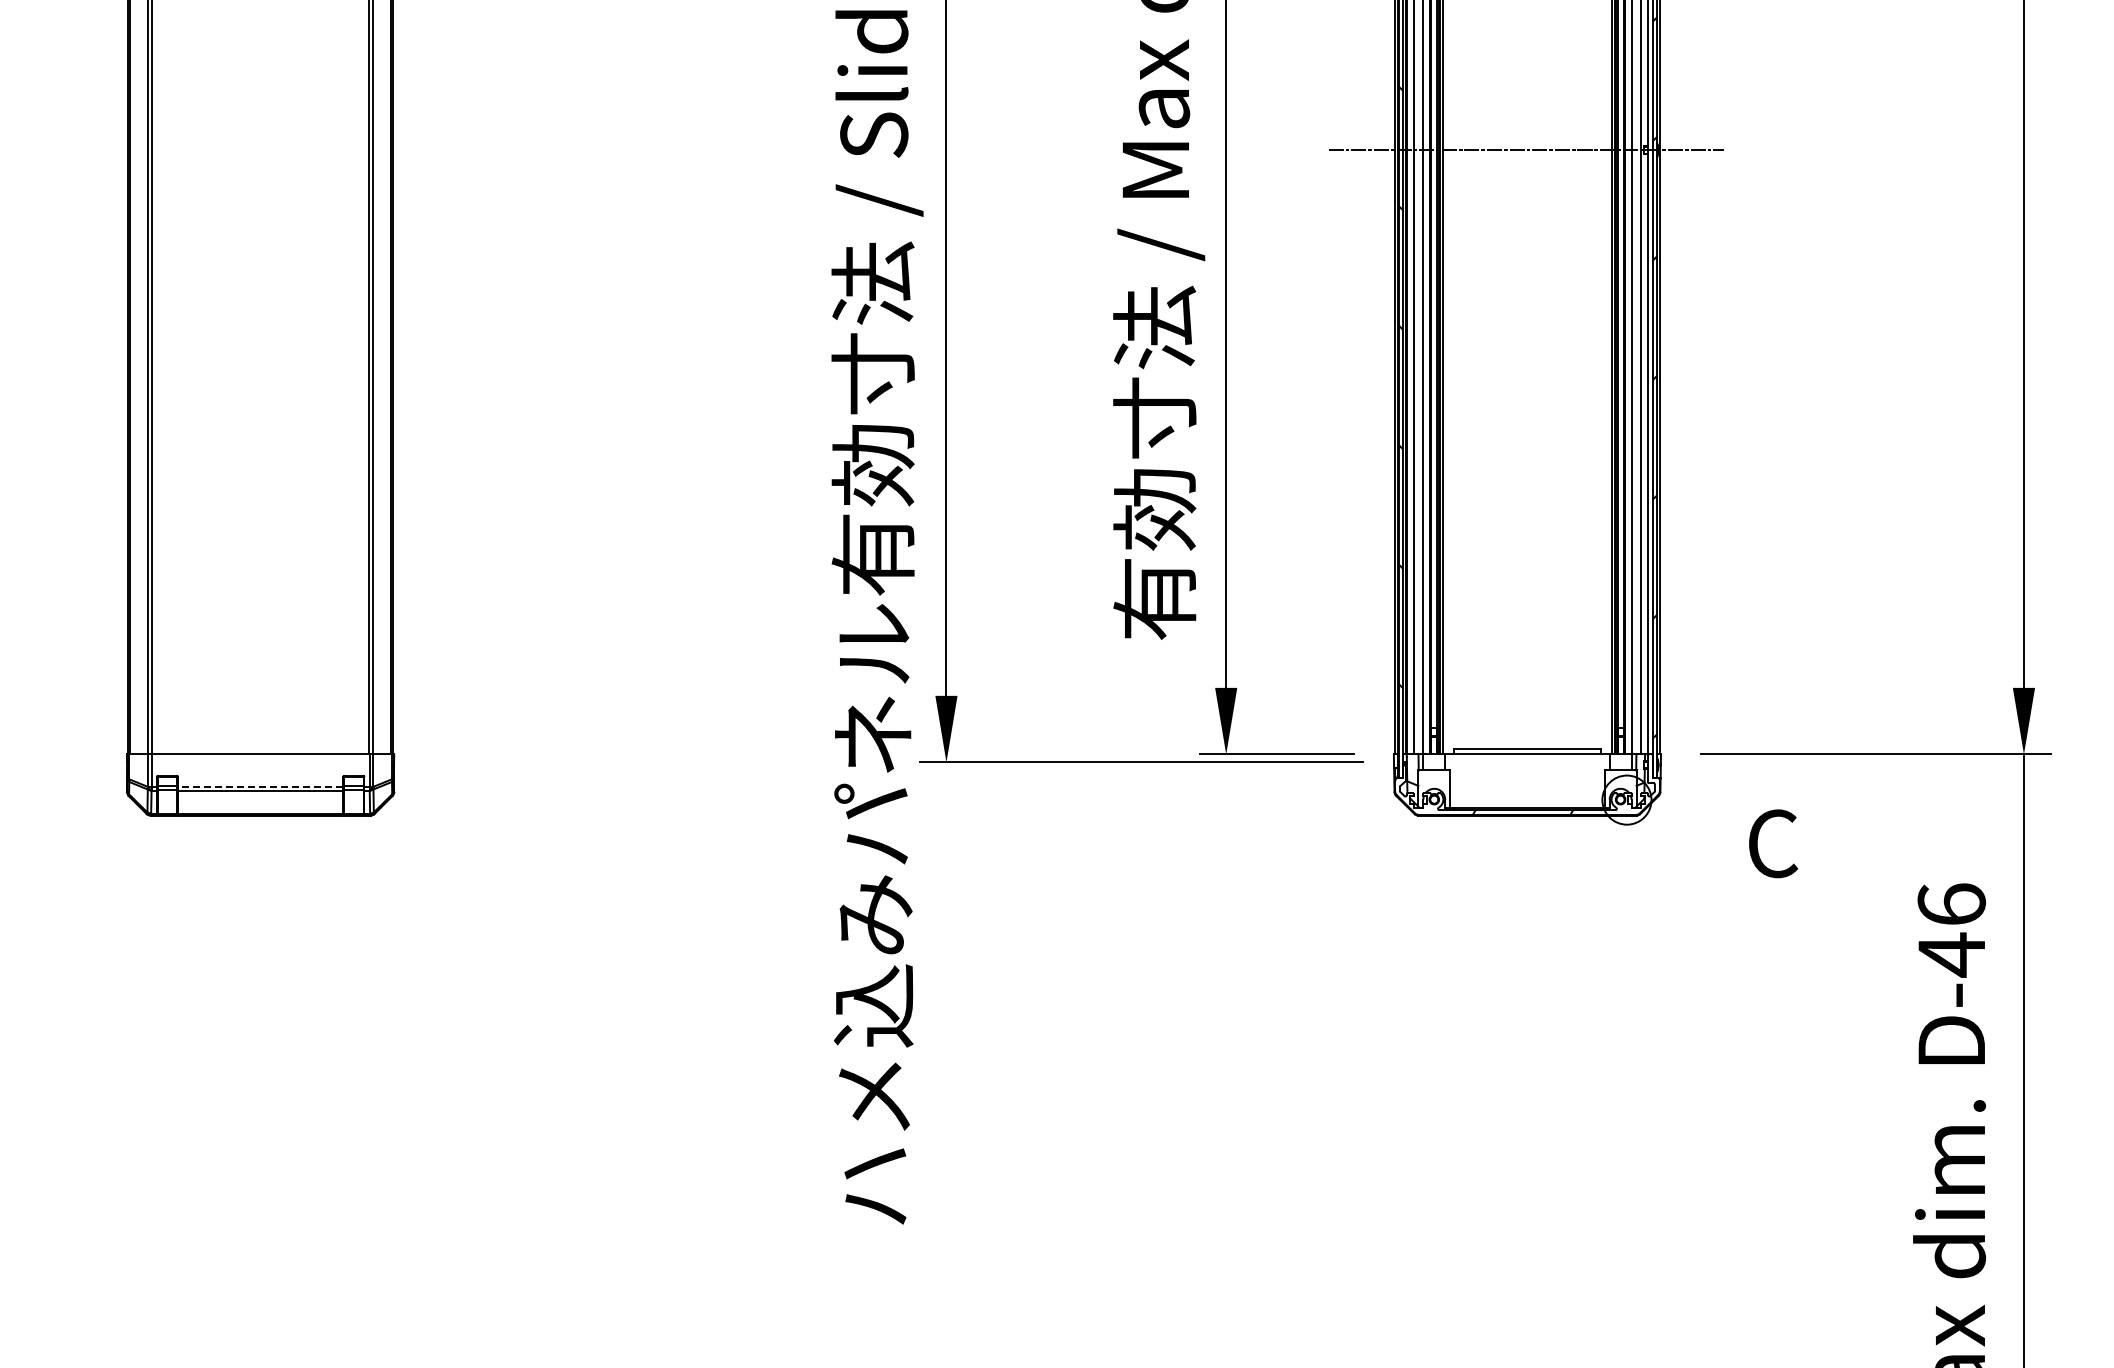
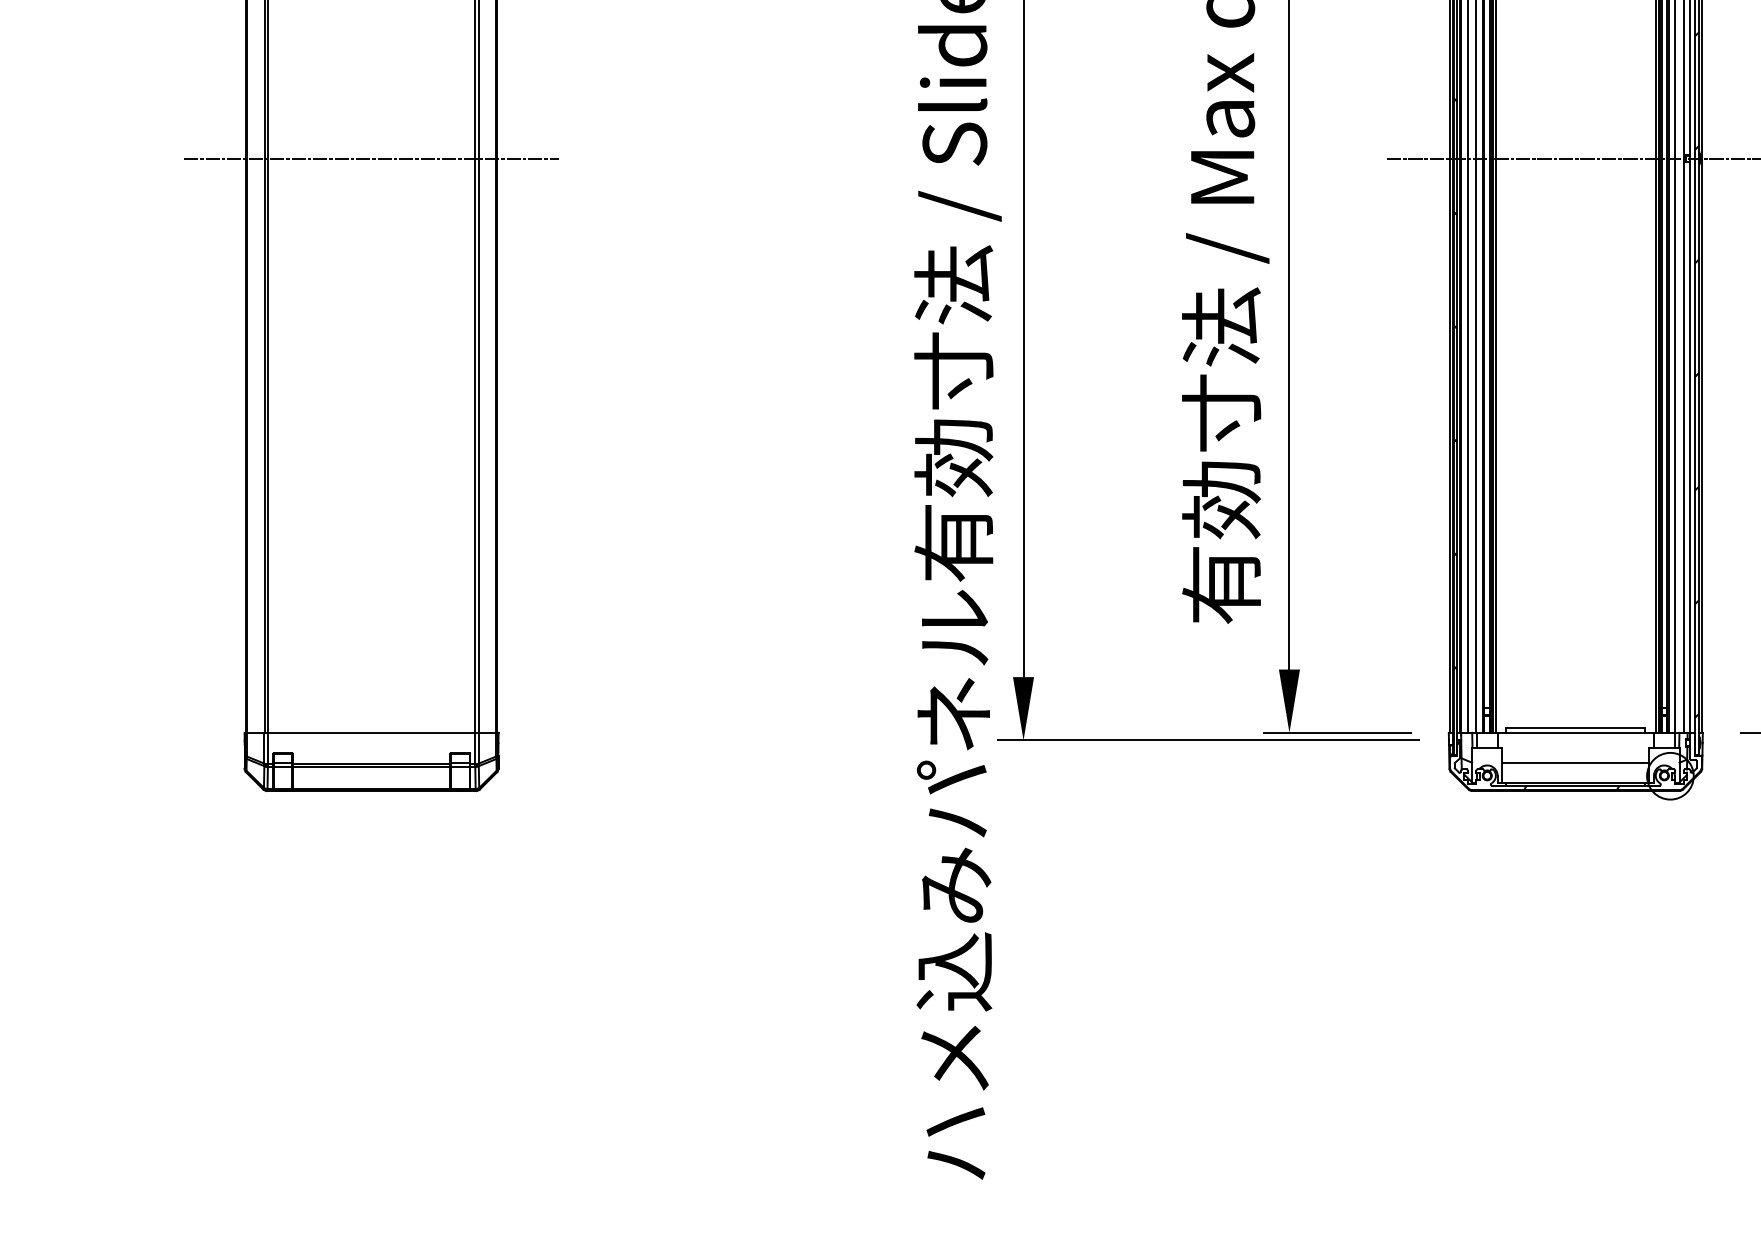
line: (260, 150) -> (371, 158), added
line: (260, 786) -> (371, 763), dashed -> solid
line: (1527, 786) -> (1575, 763), added

